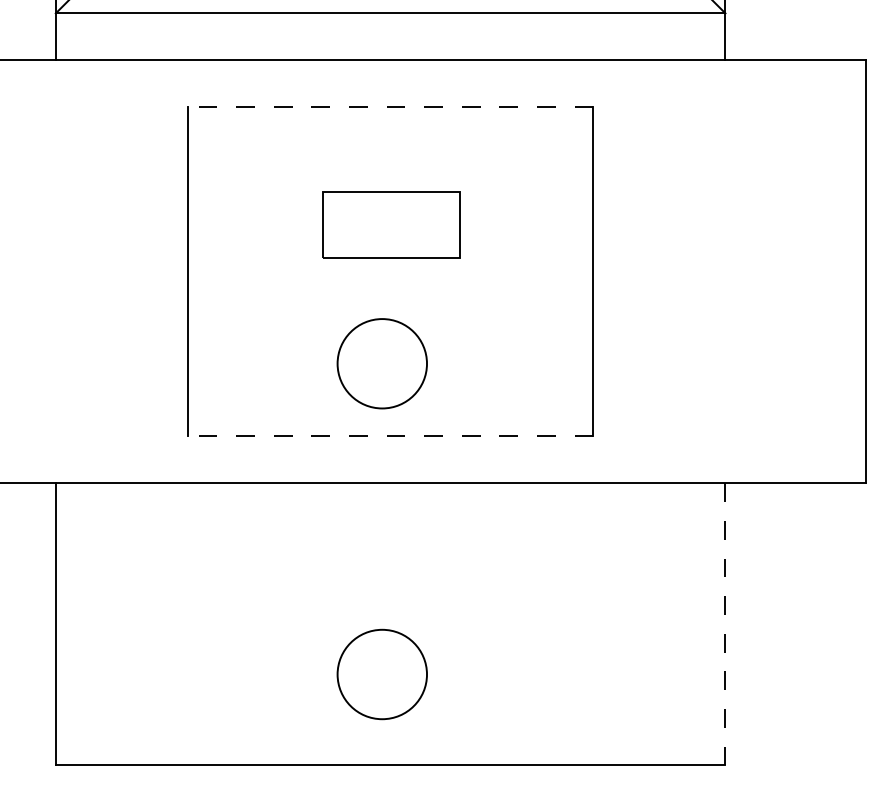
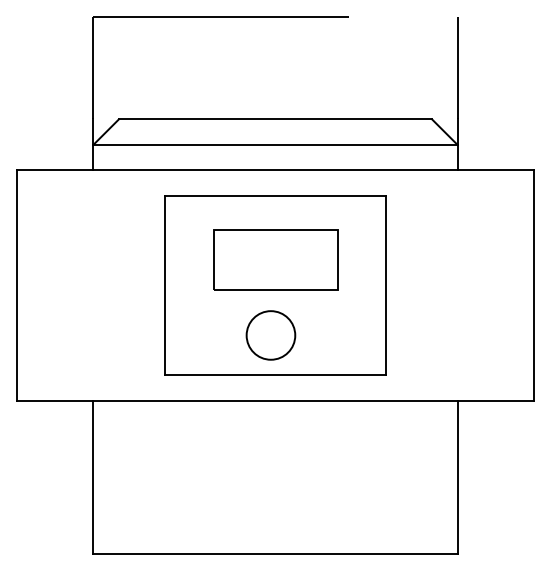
line: (390, 108) -> (275, 196), dashed -> solid
part: (390, 224) -> (275, 259), size x1.67
line: (390, 435) -> (275, 374), dashed -> solid
line: (725, 624) -> (457, 477), dashed -> solid
circle: (381, 674) -> (270, 504), removed

